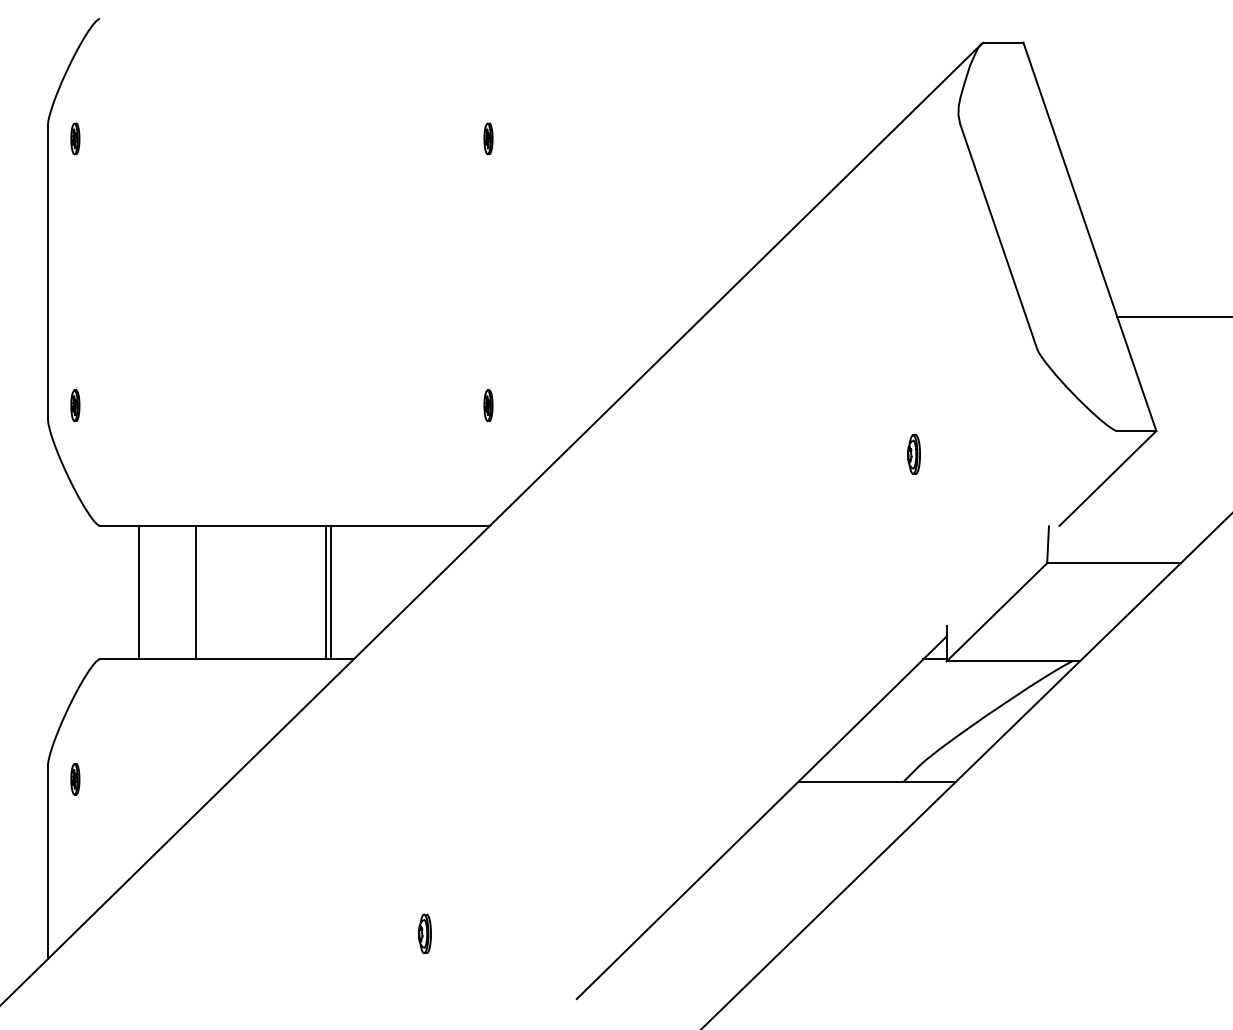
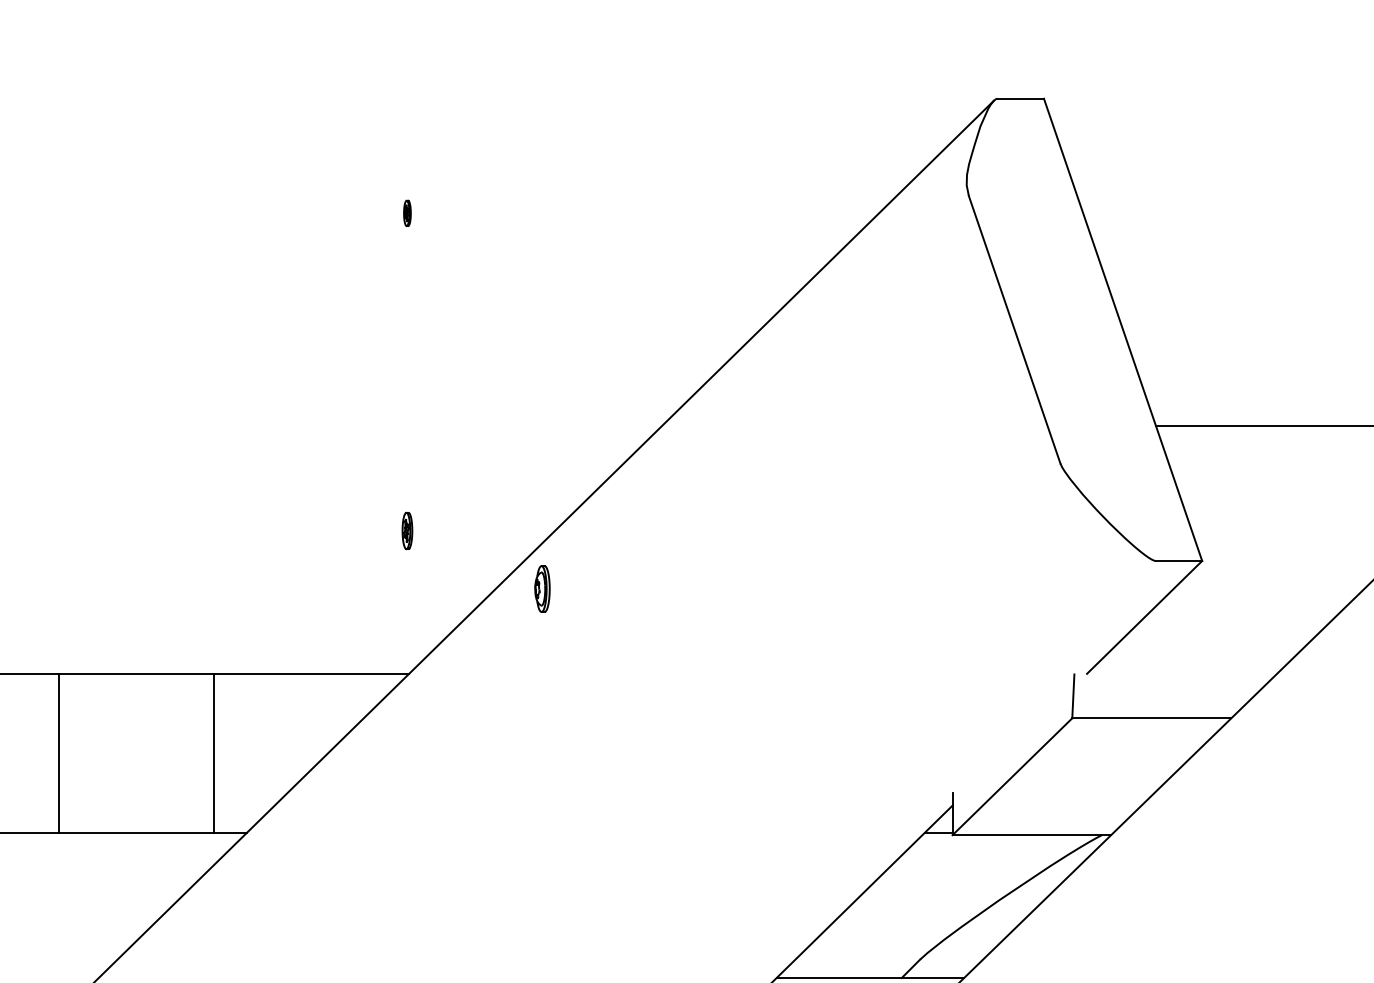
part: (488, 138) -> (407, 212), size x0.7
part: (913, 454) -> (541, 588), moved
line: (330, 592) -> (219, 753), removed

